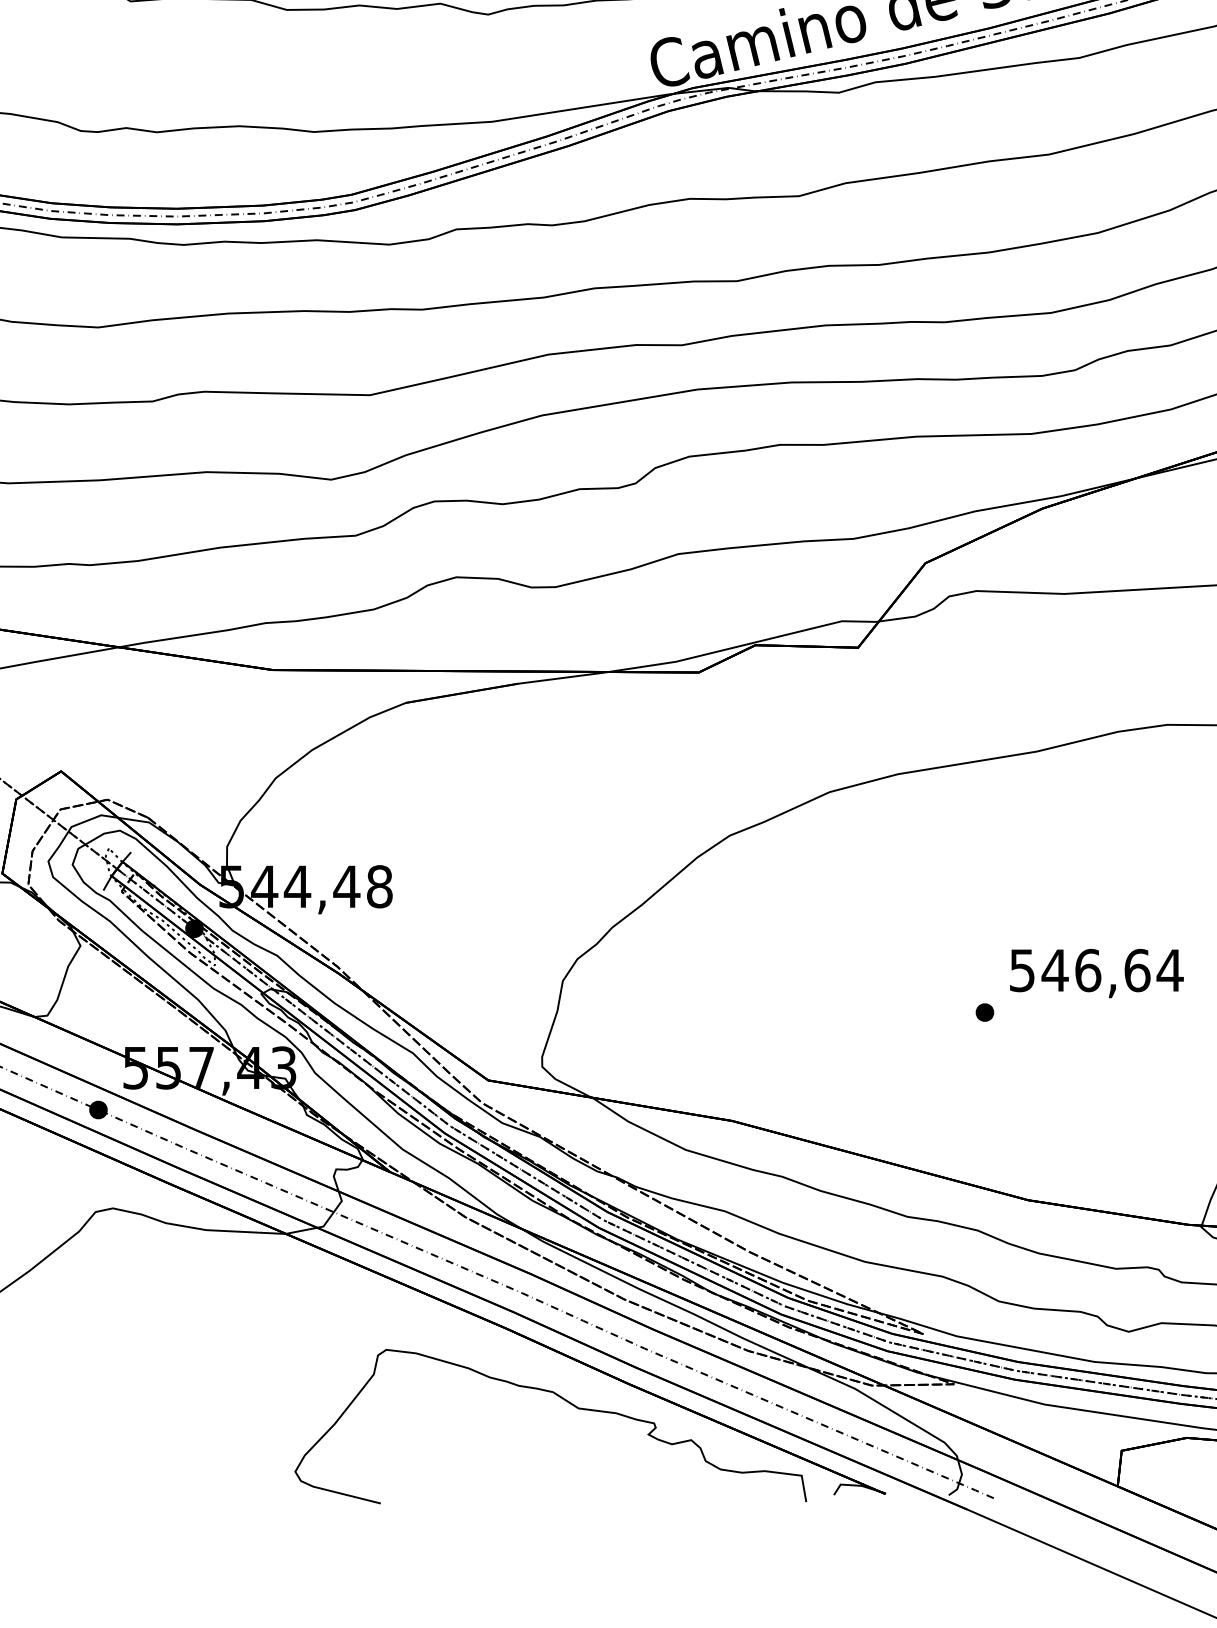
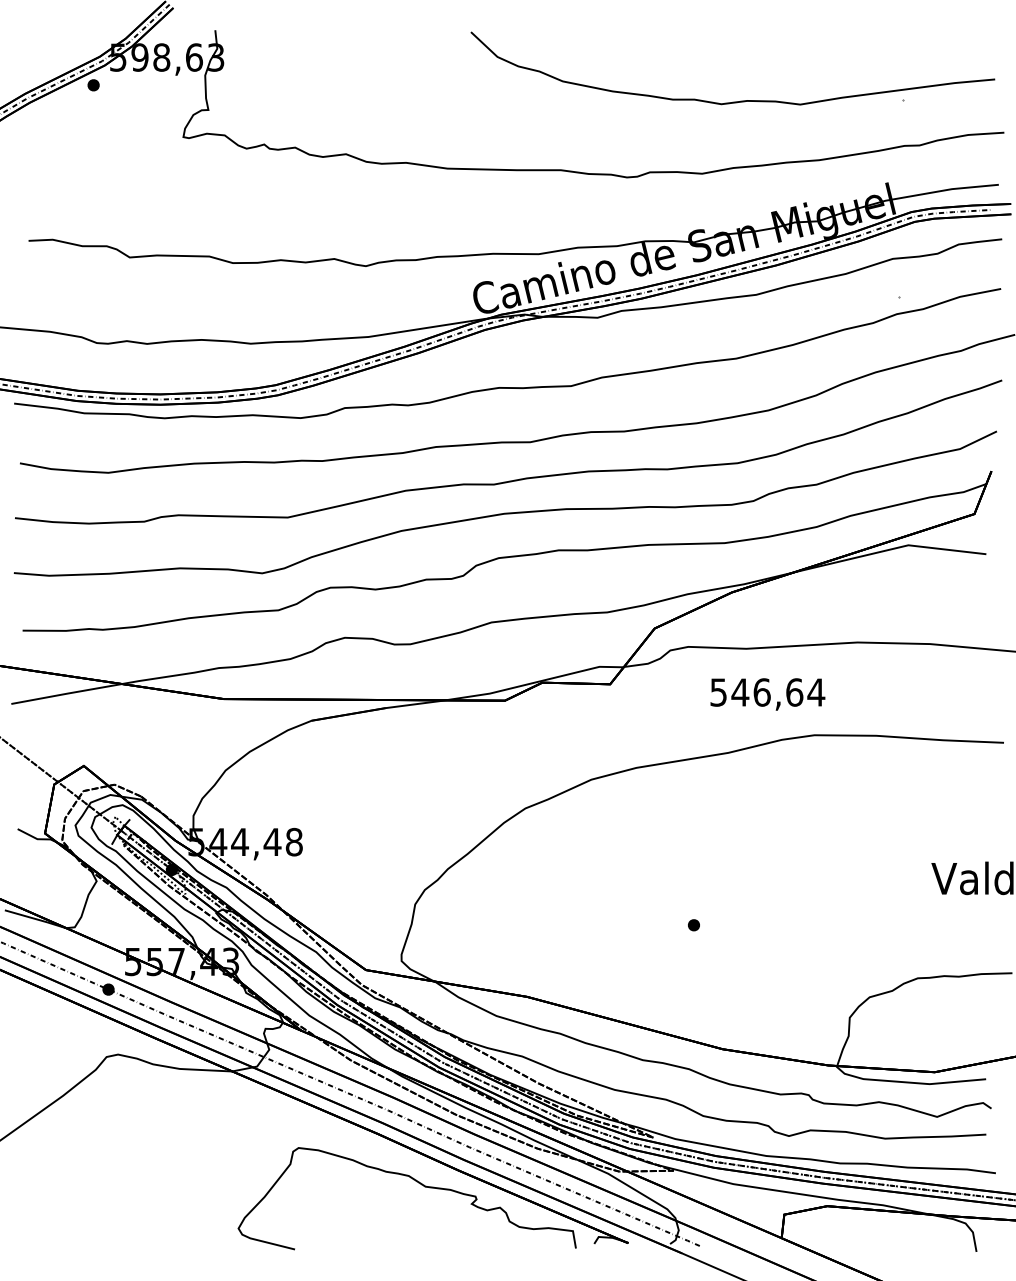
text: (1096, 973) -> (767, 694), moved

